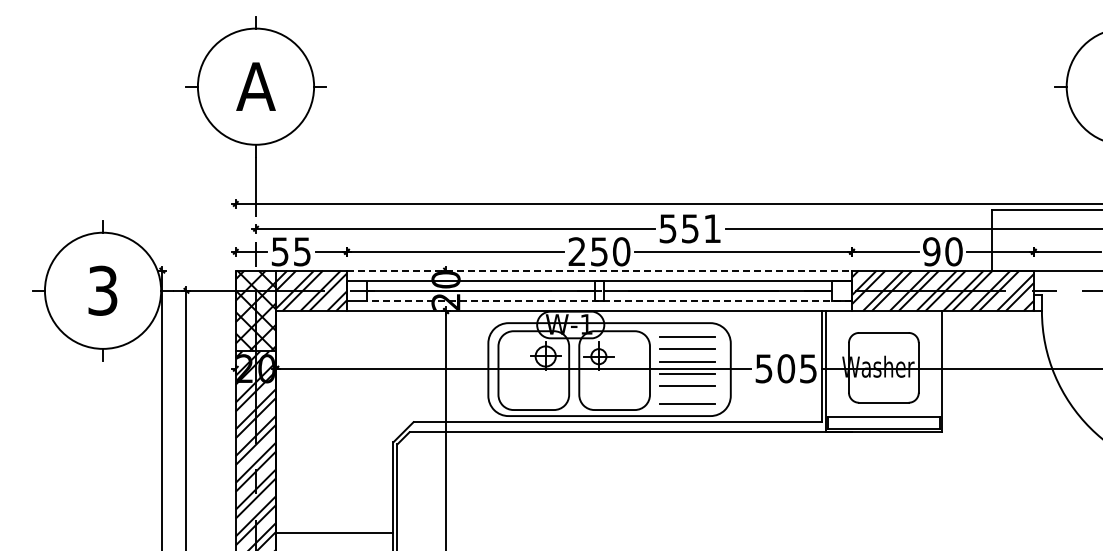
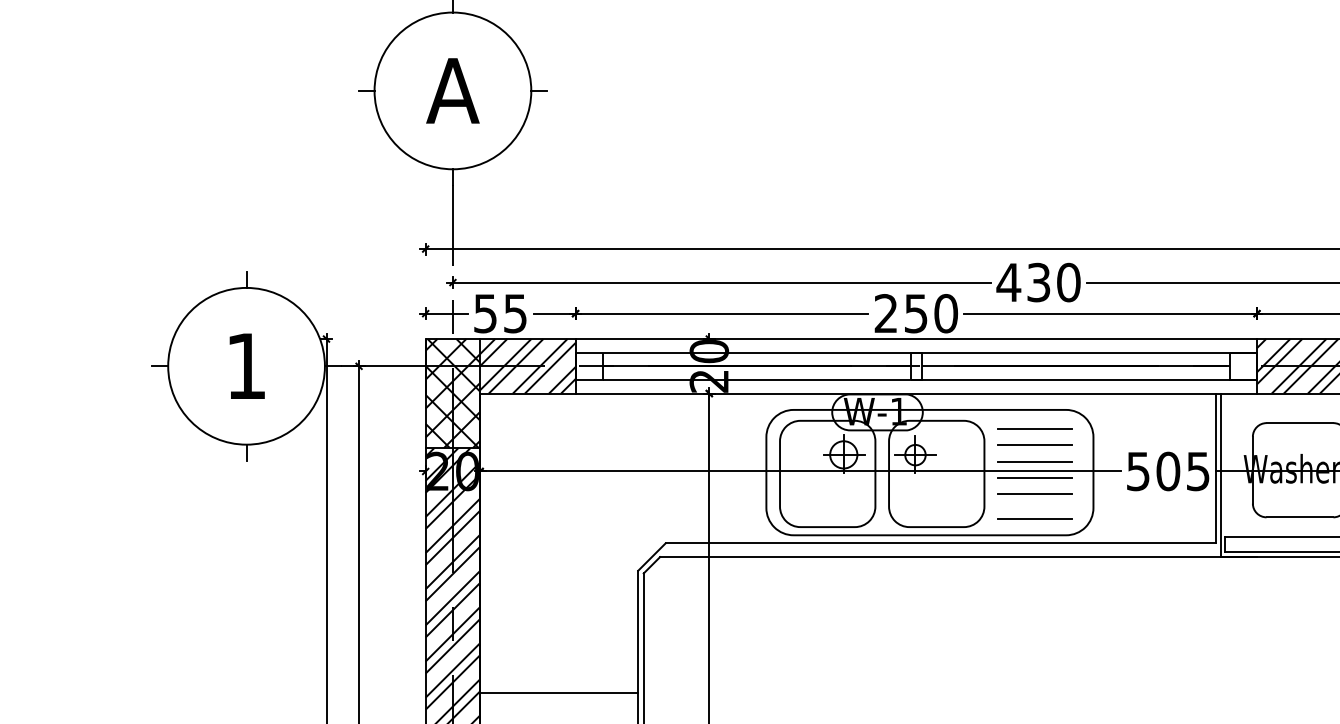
text: (689, 228) -> (1037, 282), 551 -> 430
line: (599, 270) -> (916, 338), dashed -> solid
text: (102, 290) -> (245, 365), 3 -> 1
line: (609, 300) -> (929, 379), dashed -> solid

